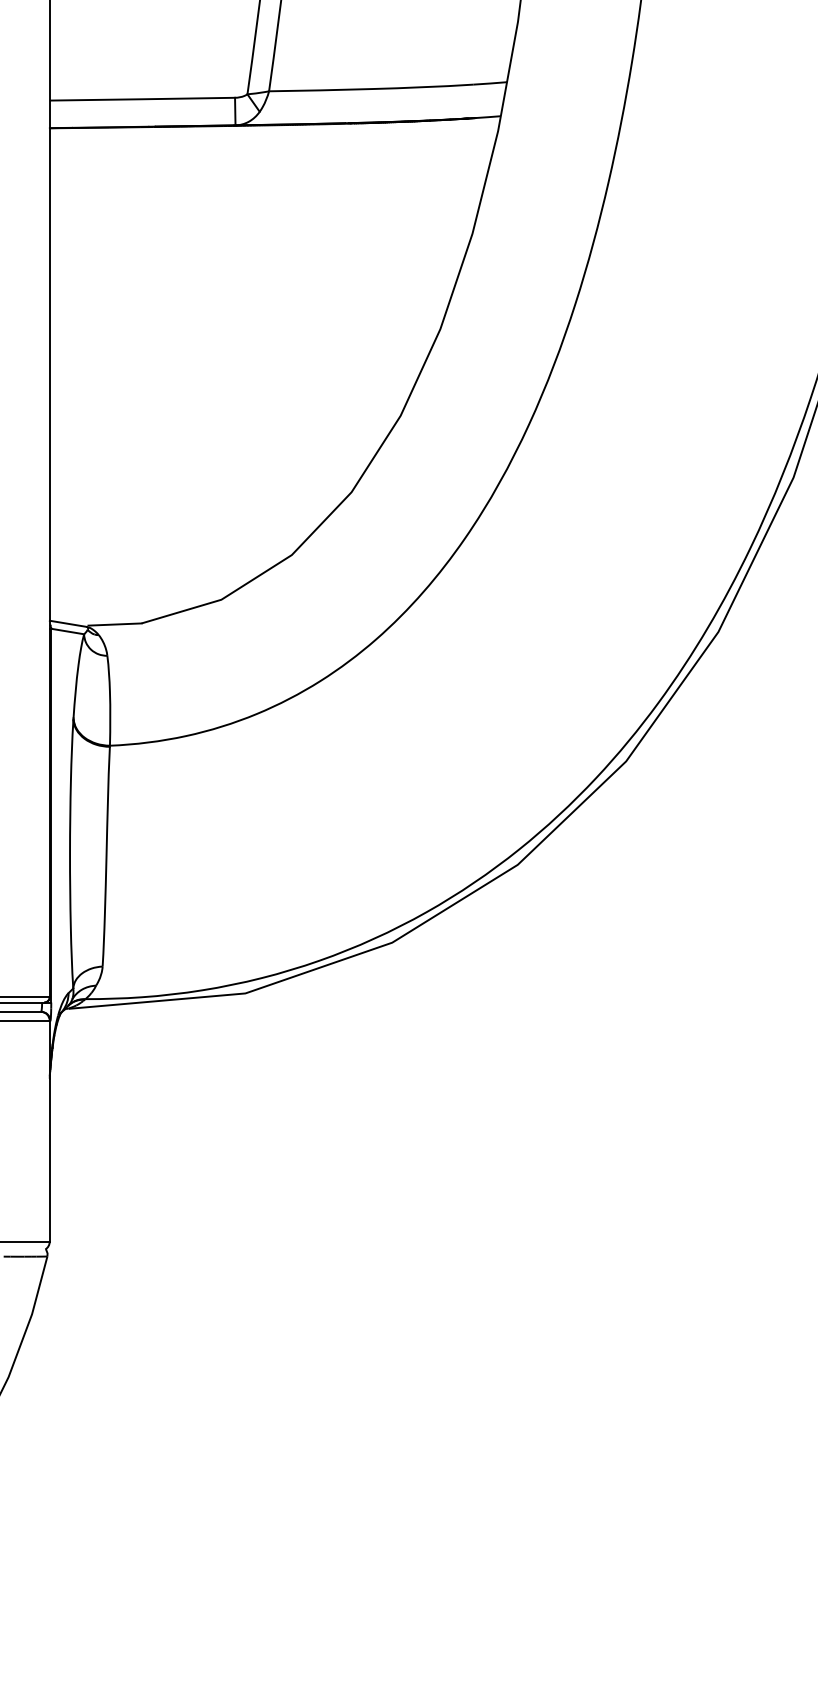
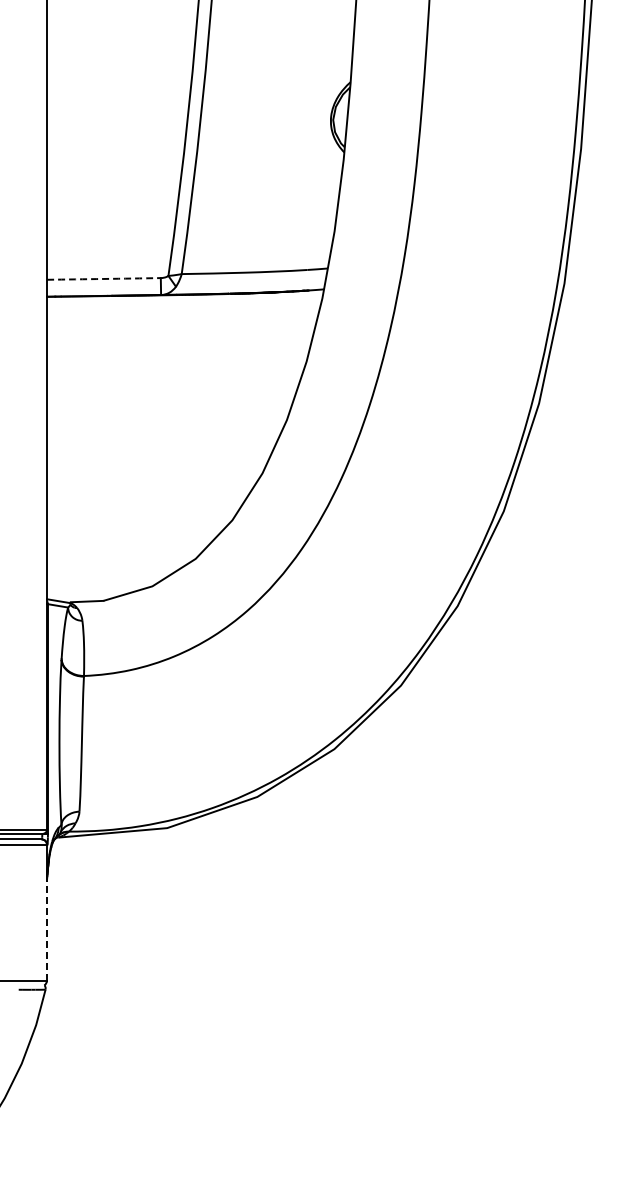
arc: (141, 98) -> (103, 278), solid -> dashed
line: (50, 1160) -> (47, 930), solid -> dashed

